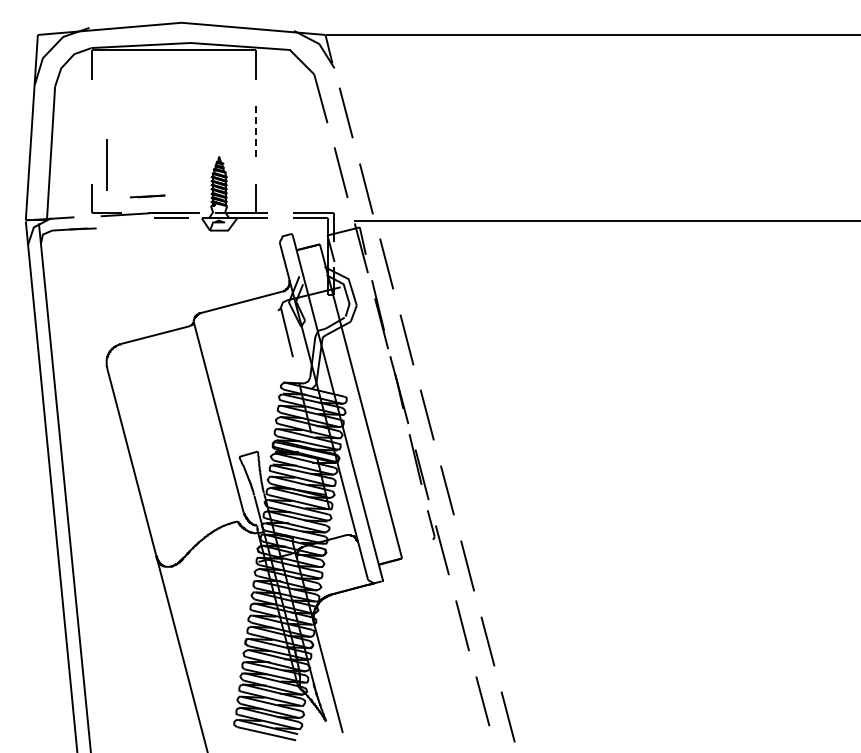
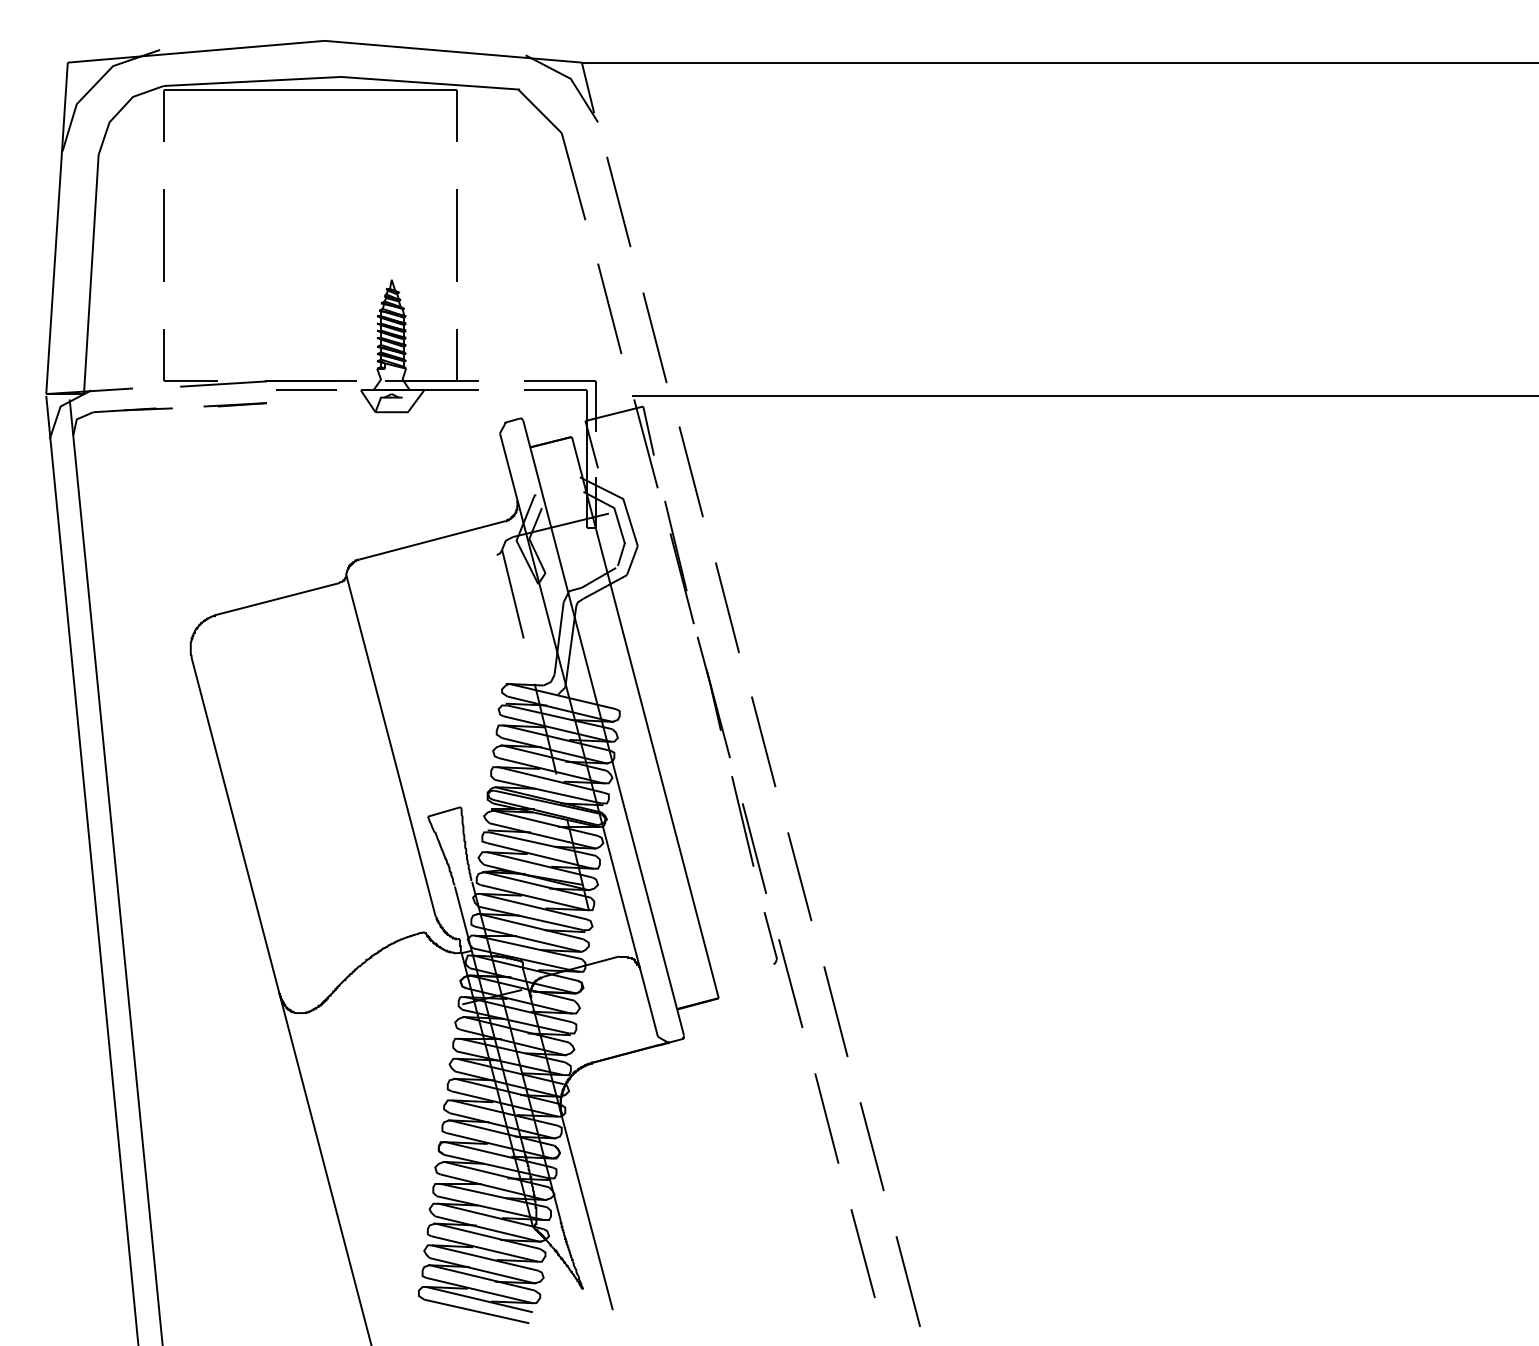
line: (255, 131) -> (456, 235), dashed -> solid
line: (106, 164) -> (163, 235), moved
line: (147, 196) -> (235, 404), moved

